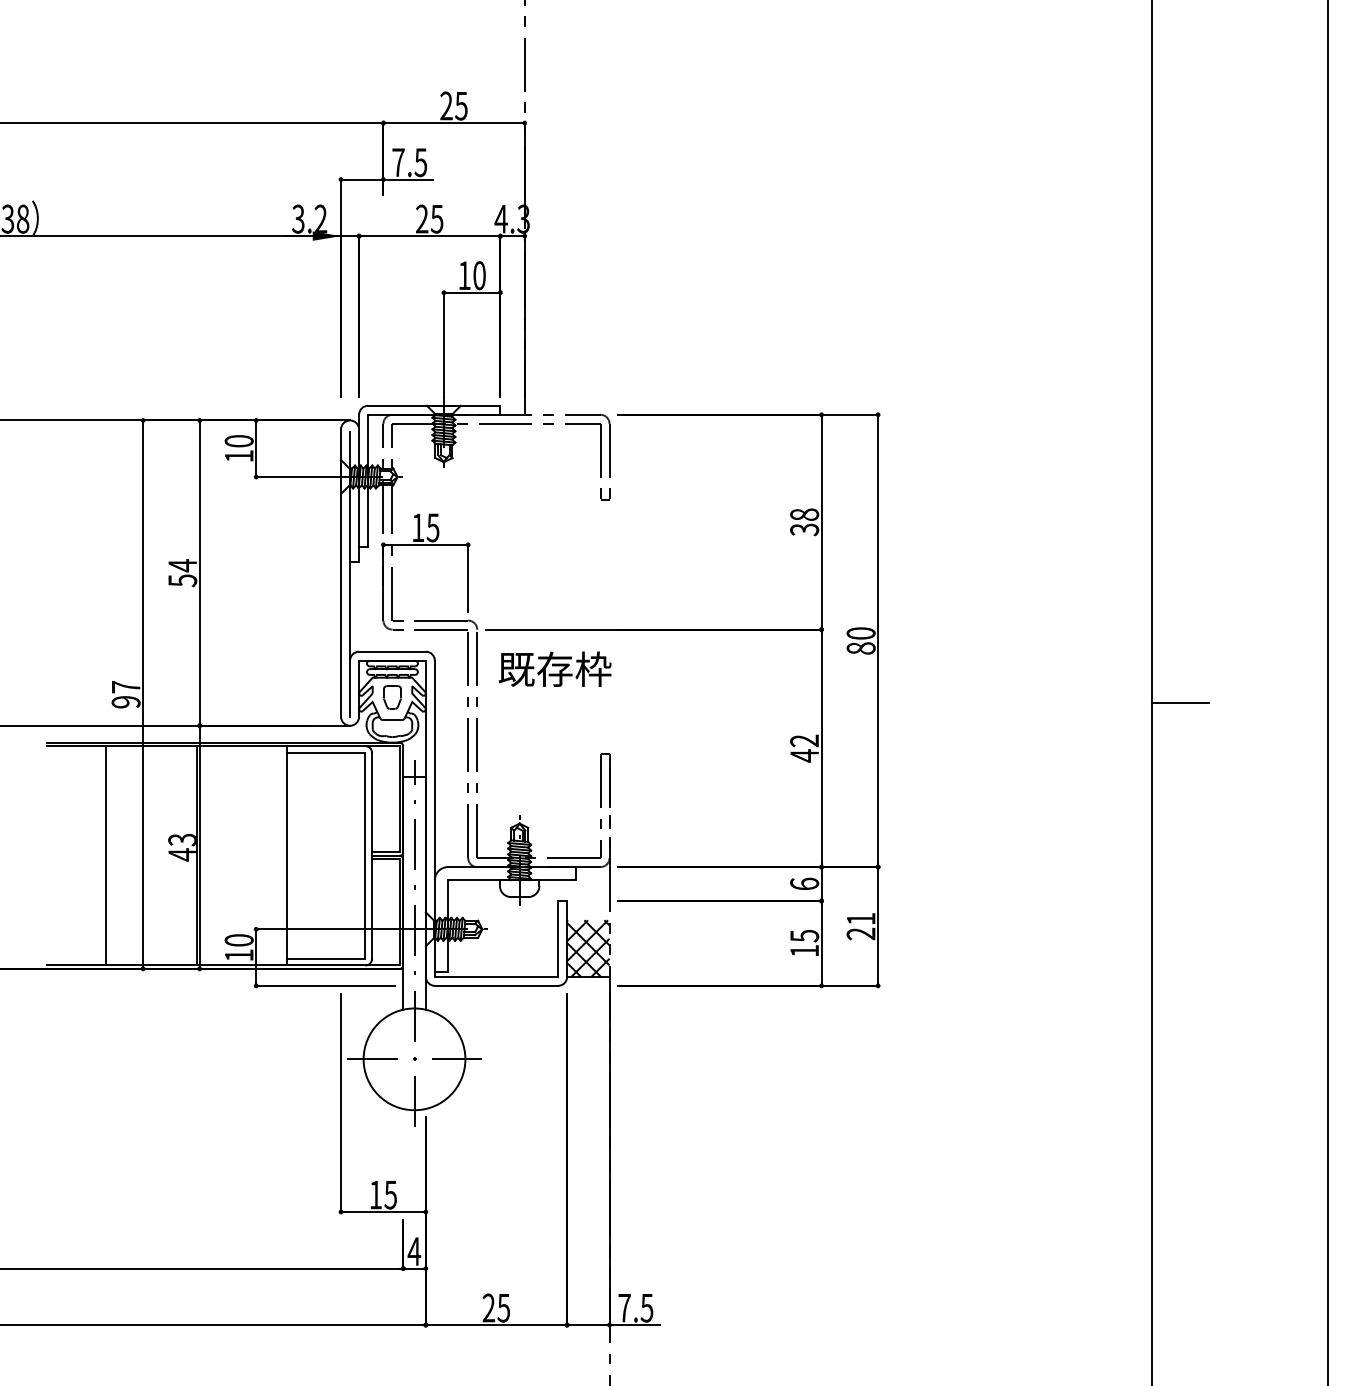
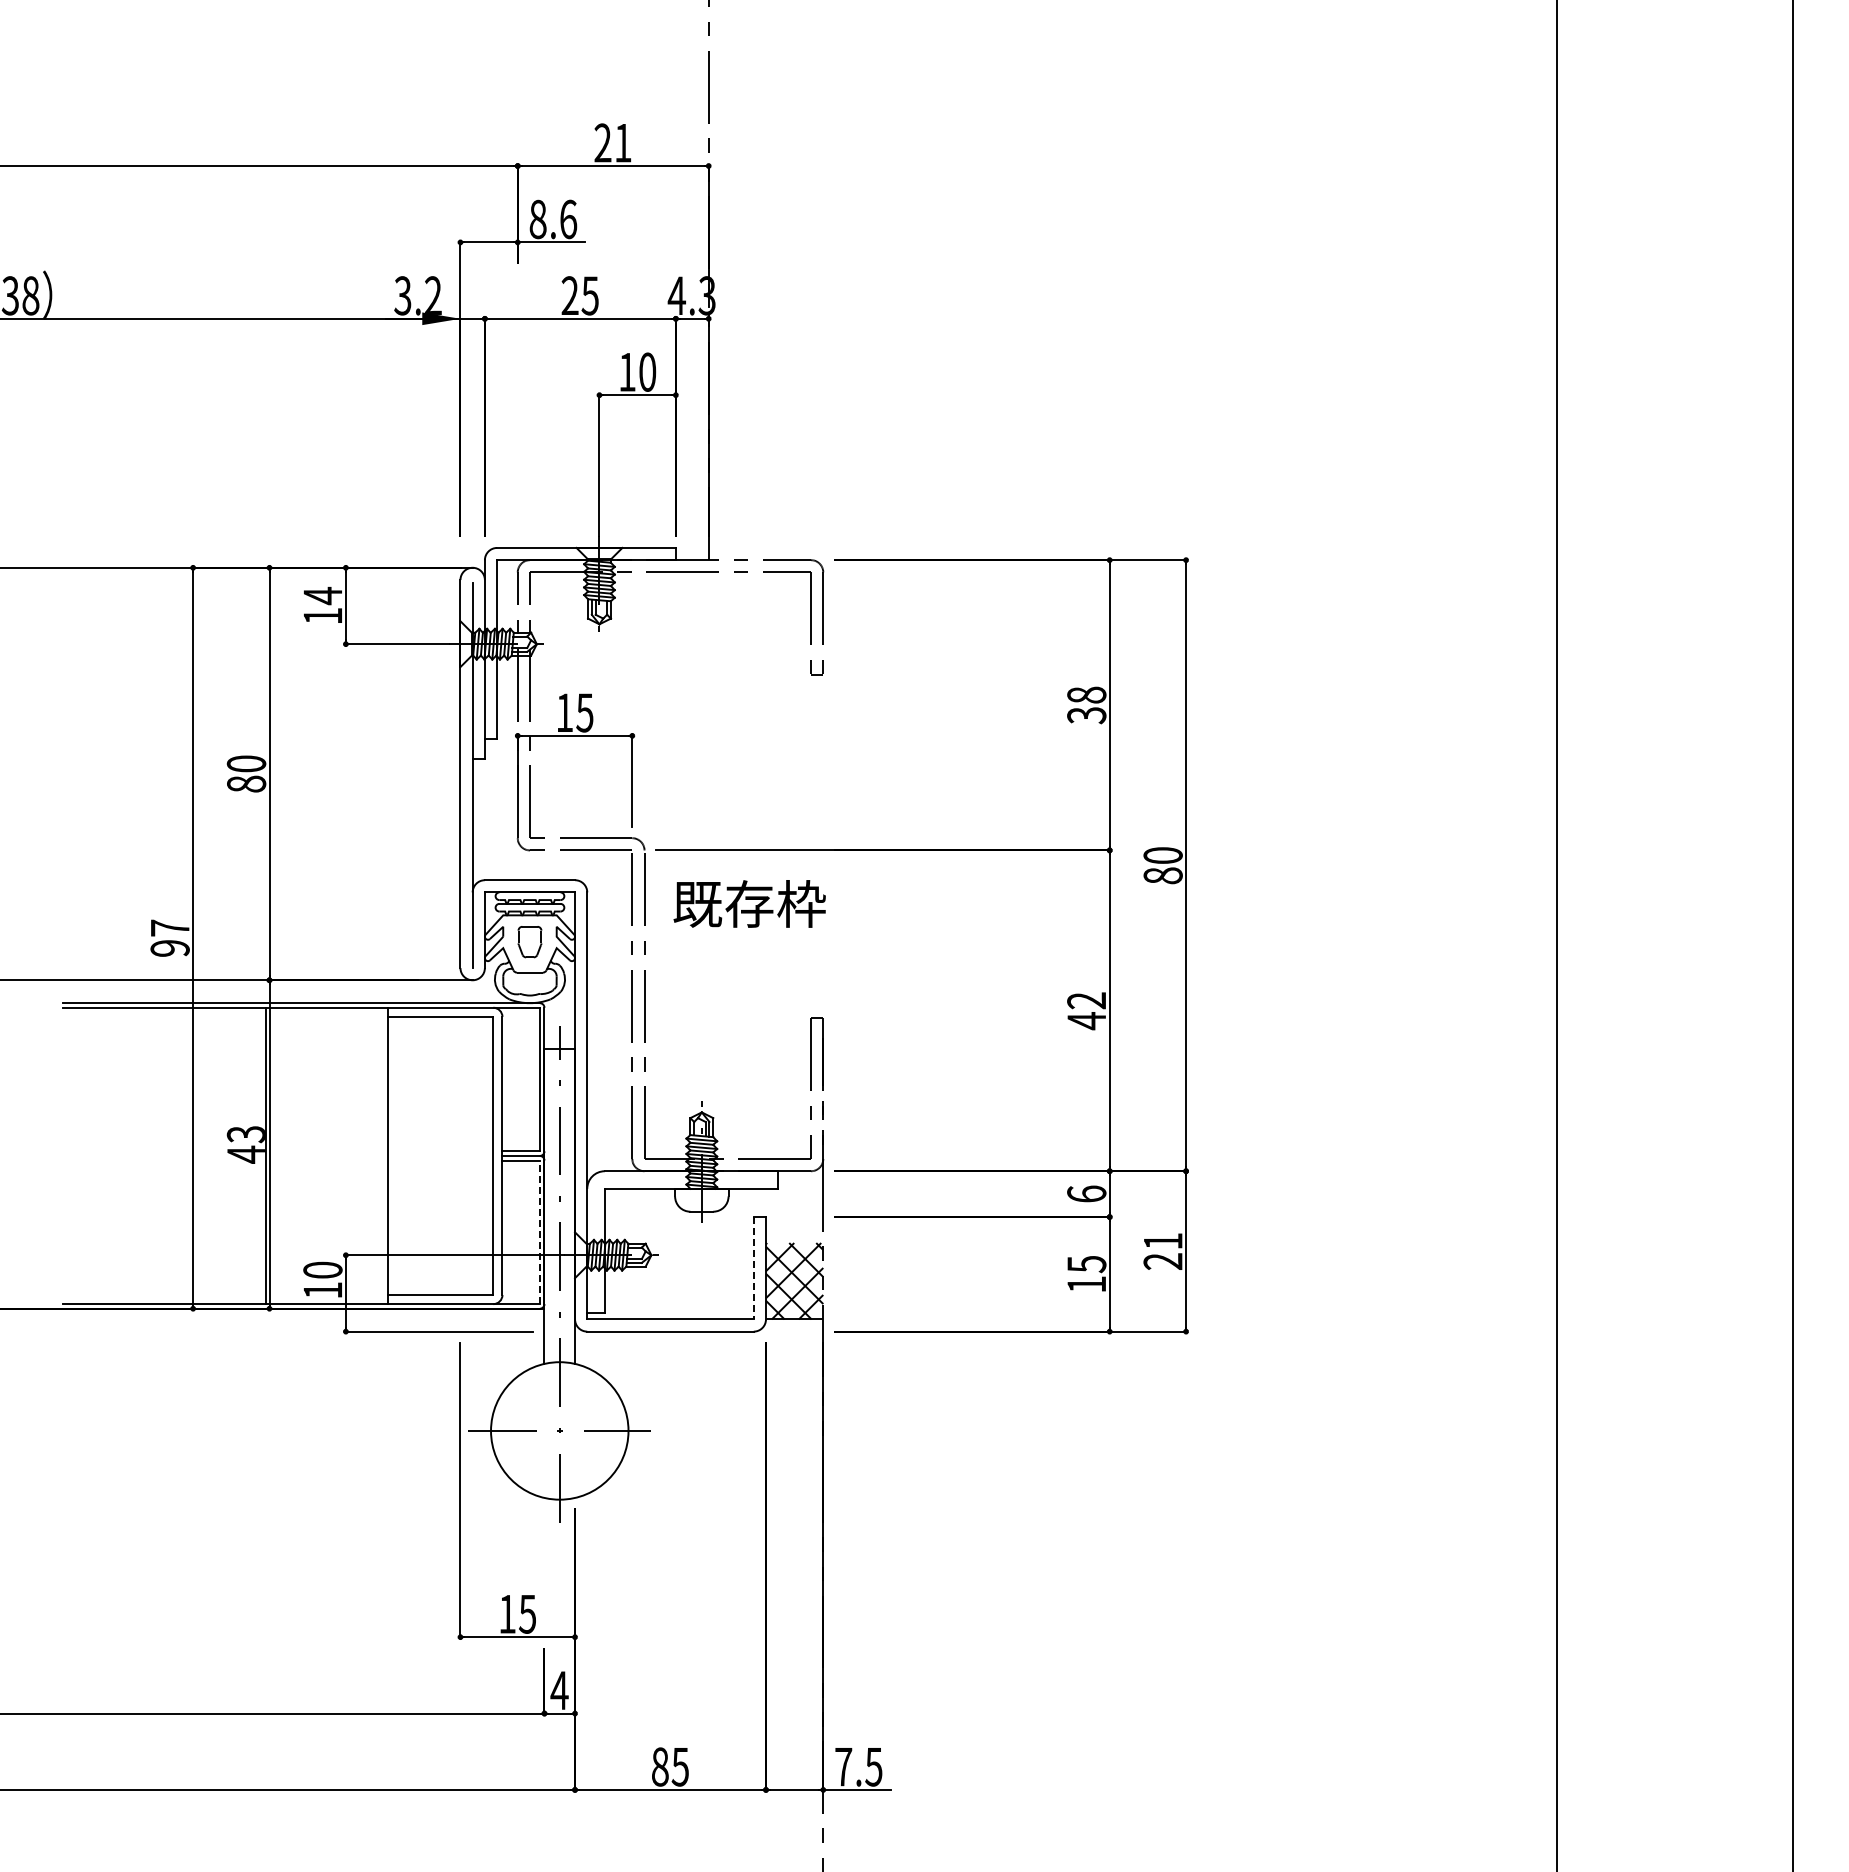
text: (460, 106) -> (622, 143), 25 -> 21
text: (409, 162) -> (553, 219), 7.5 -> 8.6
text: (238, 440) -> (322, 595), 10 -> 14
text: (182, 573) -> (246, 774), 54 -> 80
line: (1180, 702) -> (1594, 949), removed
line: (106, 855) -> (143, 1155), removed
line: (399, 912) -> (539, 1232), solid -> dashed
line: (557, 939) -> (753, 1268), solid -> dashed
text: (488, 1307) -> (659, 1766), 25 -> 85

